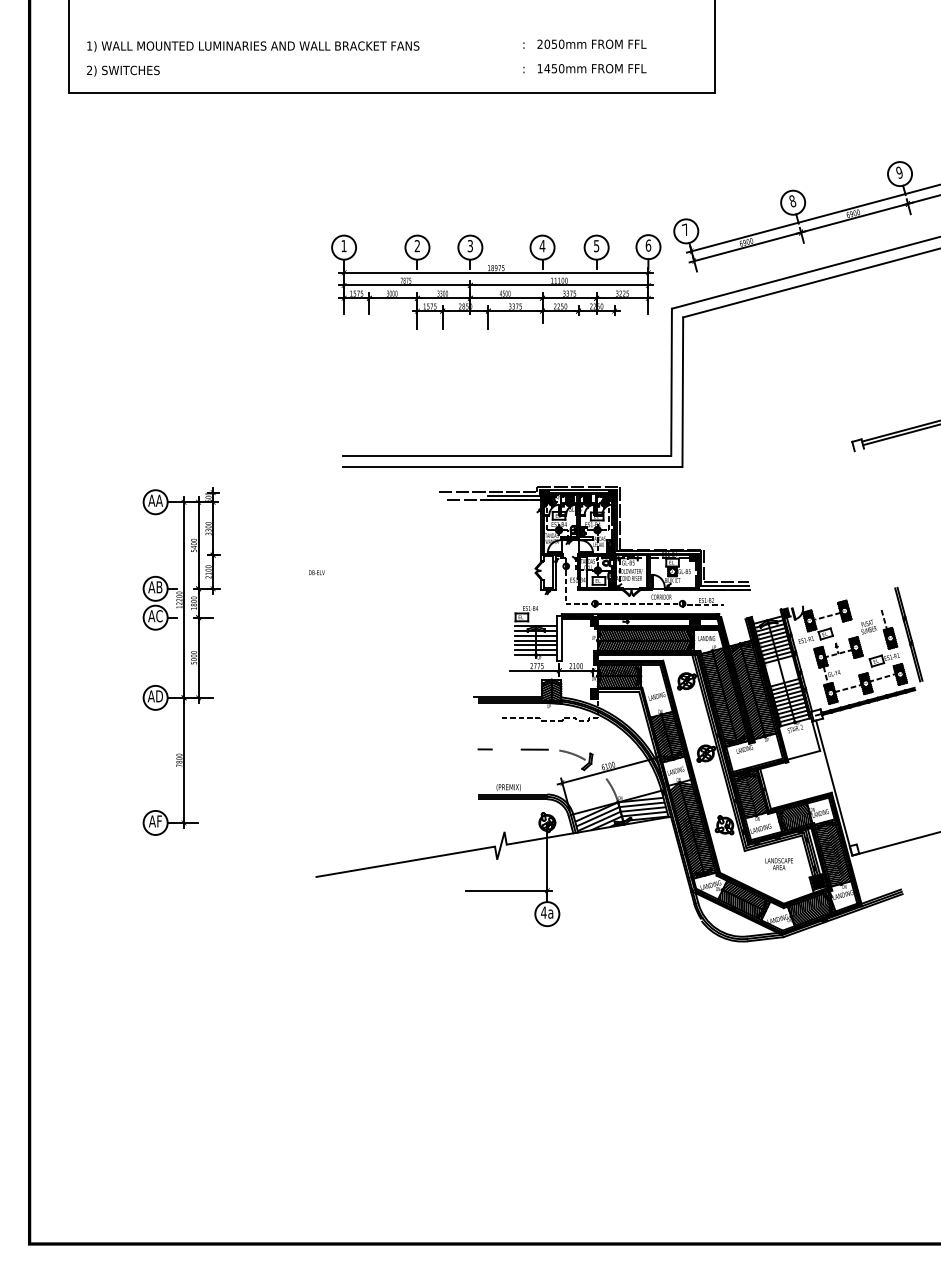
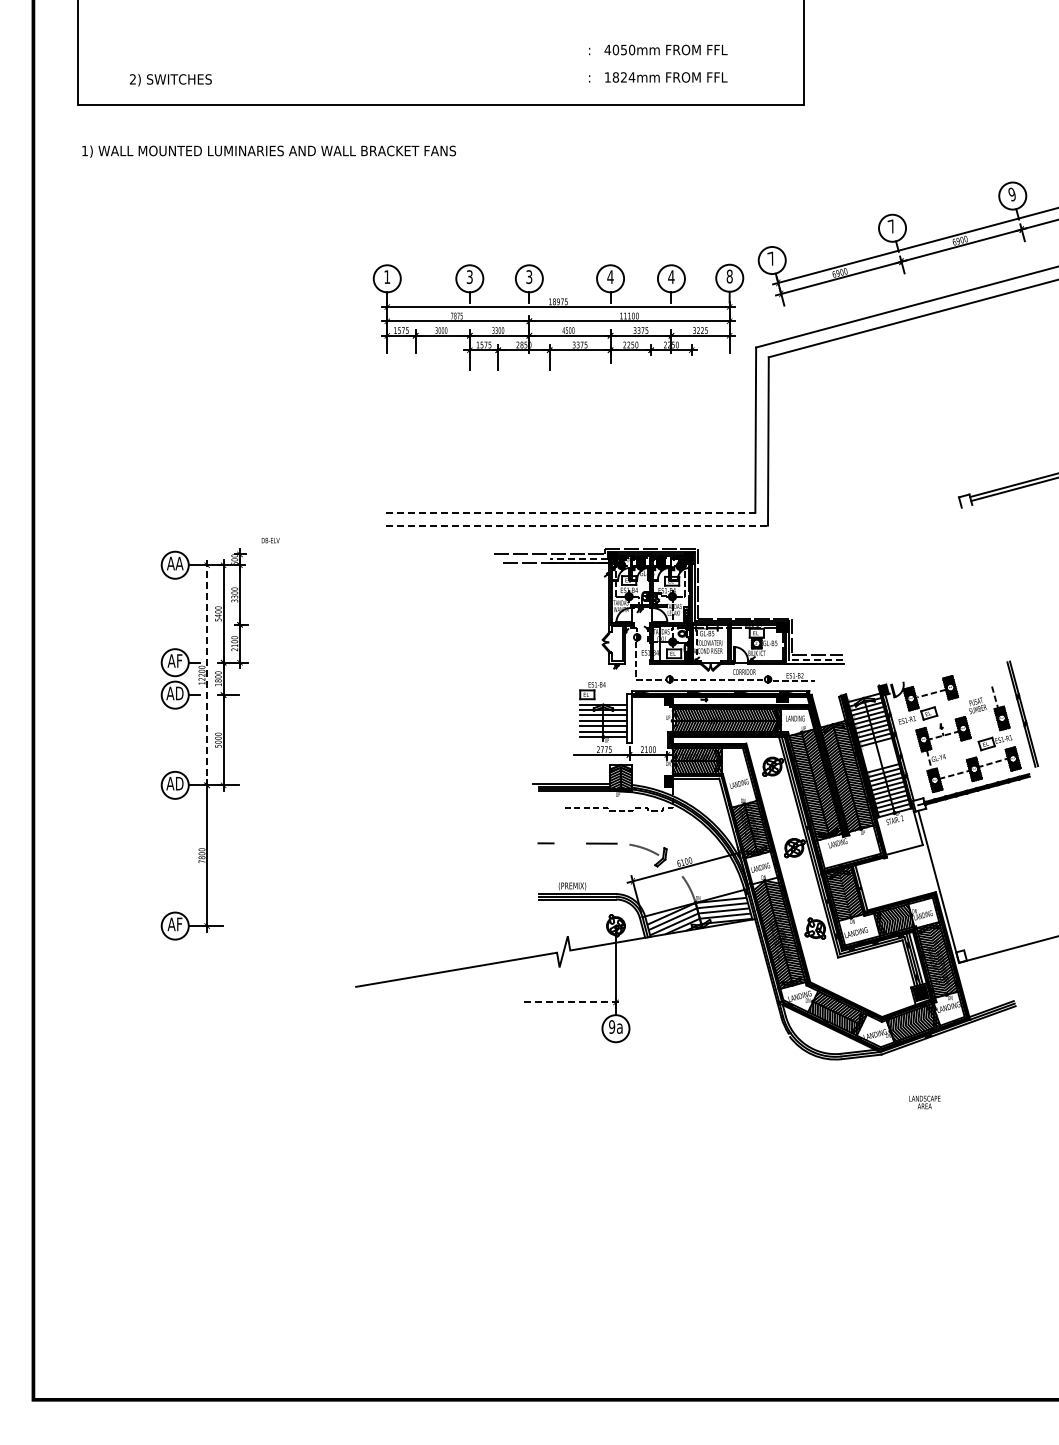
text: (539, 43) -> (607, 49), 2050mm -> 4050mm
text: (253, 46) -> (269, 151), moved
text: (554, 68) -> (623, 77), 1450mm -> 1824mm
text: (122, 71) -> (170, 80), moved
text: (792, 201) -> (891, 226), 8 -> 7
text: (648, 245) -> (729, 276), 6 -> 8
text: (417, 246) -> (469, 277), 2 -> 3
text: (596, 246) -> (671, 277), 5 -> 4
line: (506, 456) -> (570, 513), solid -> dashed
line: (512, 467) -> (576, 526), solid -> dashed
line: (514, 496) -> (578, 558), solid -> dashed
text: (316, 572) -> (270, 540), moved
text: (154, 586) -> (174, 660), AB -> AF
line: (724, 586) -> (815, 659), solid -> dashed
line: (184, 600) -> (207, 675), solid -> dashed
text: (154, 616) -> (174, 693), AC -> AD
text: (778, 864) -> (924, 1102), moved
line: (508, 890) -> (572, 1002), solid -> dashed
text: (543, 912) -> (611, 1026), 4a -> 9a

